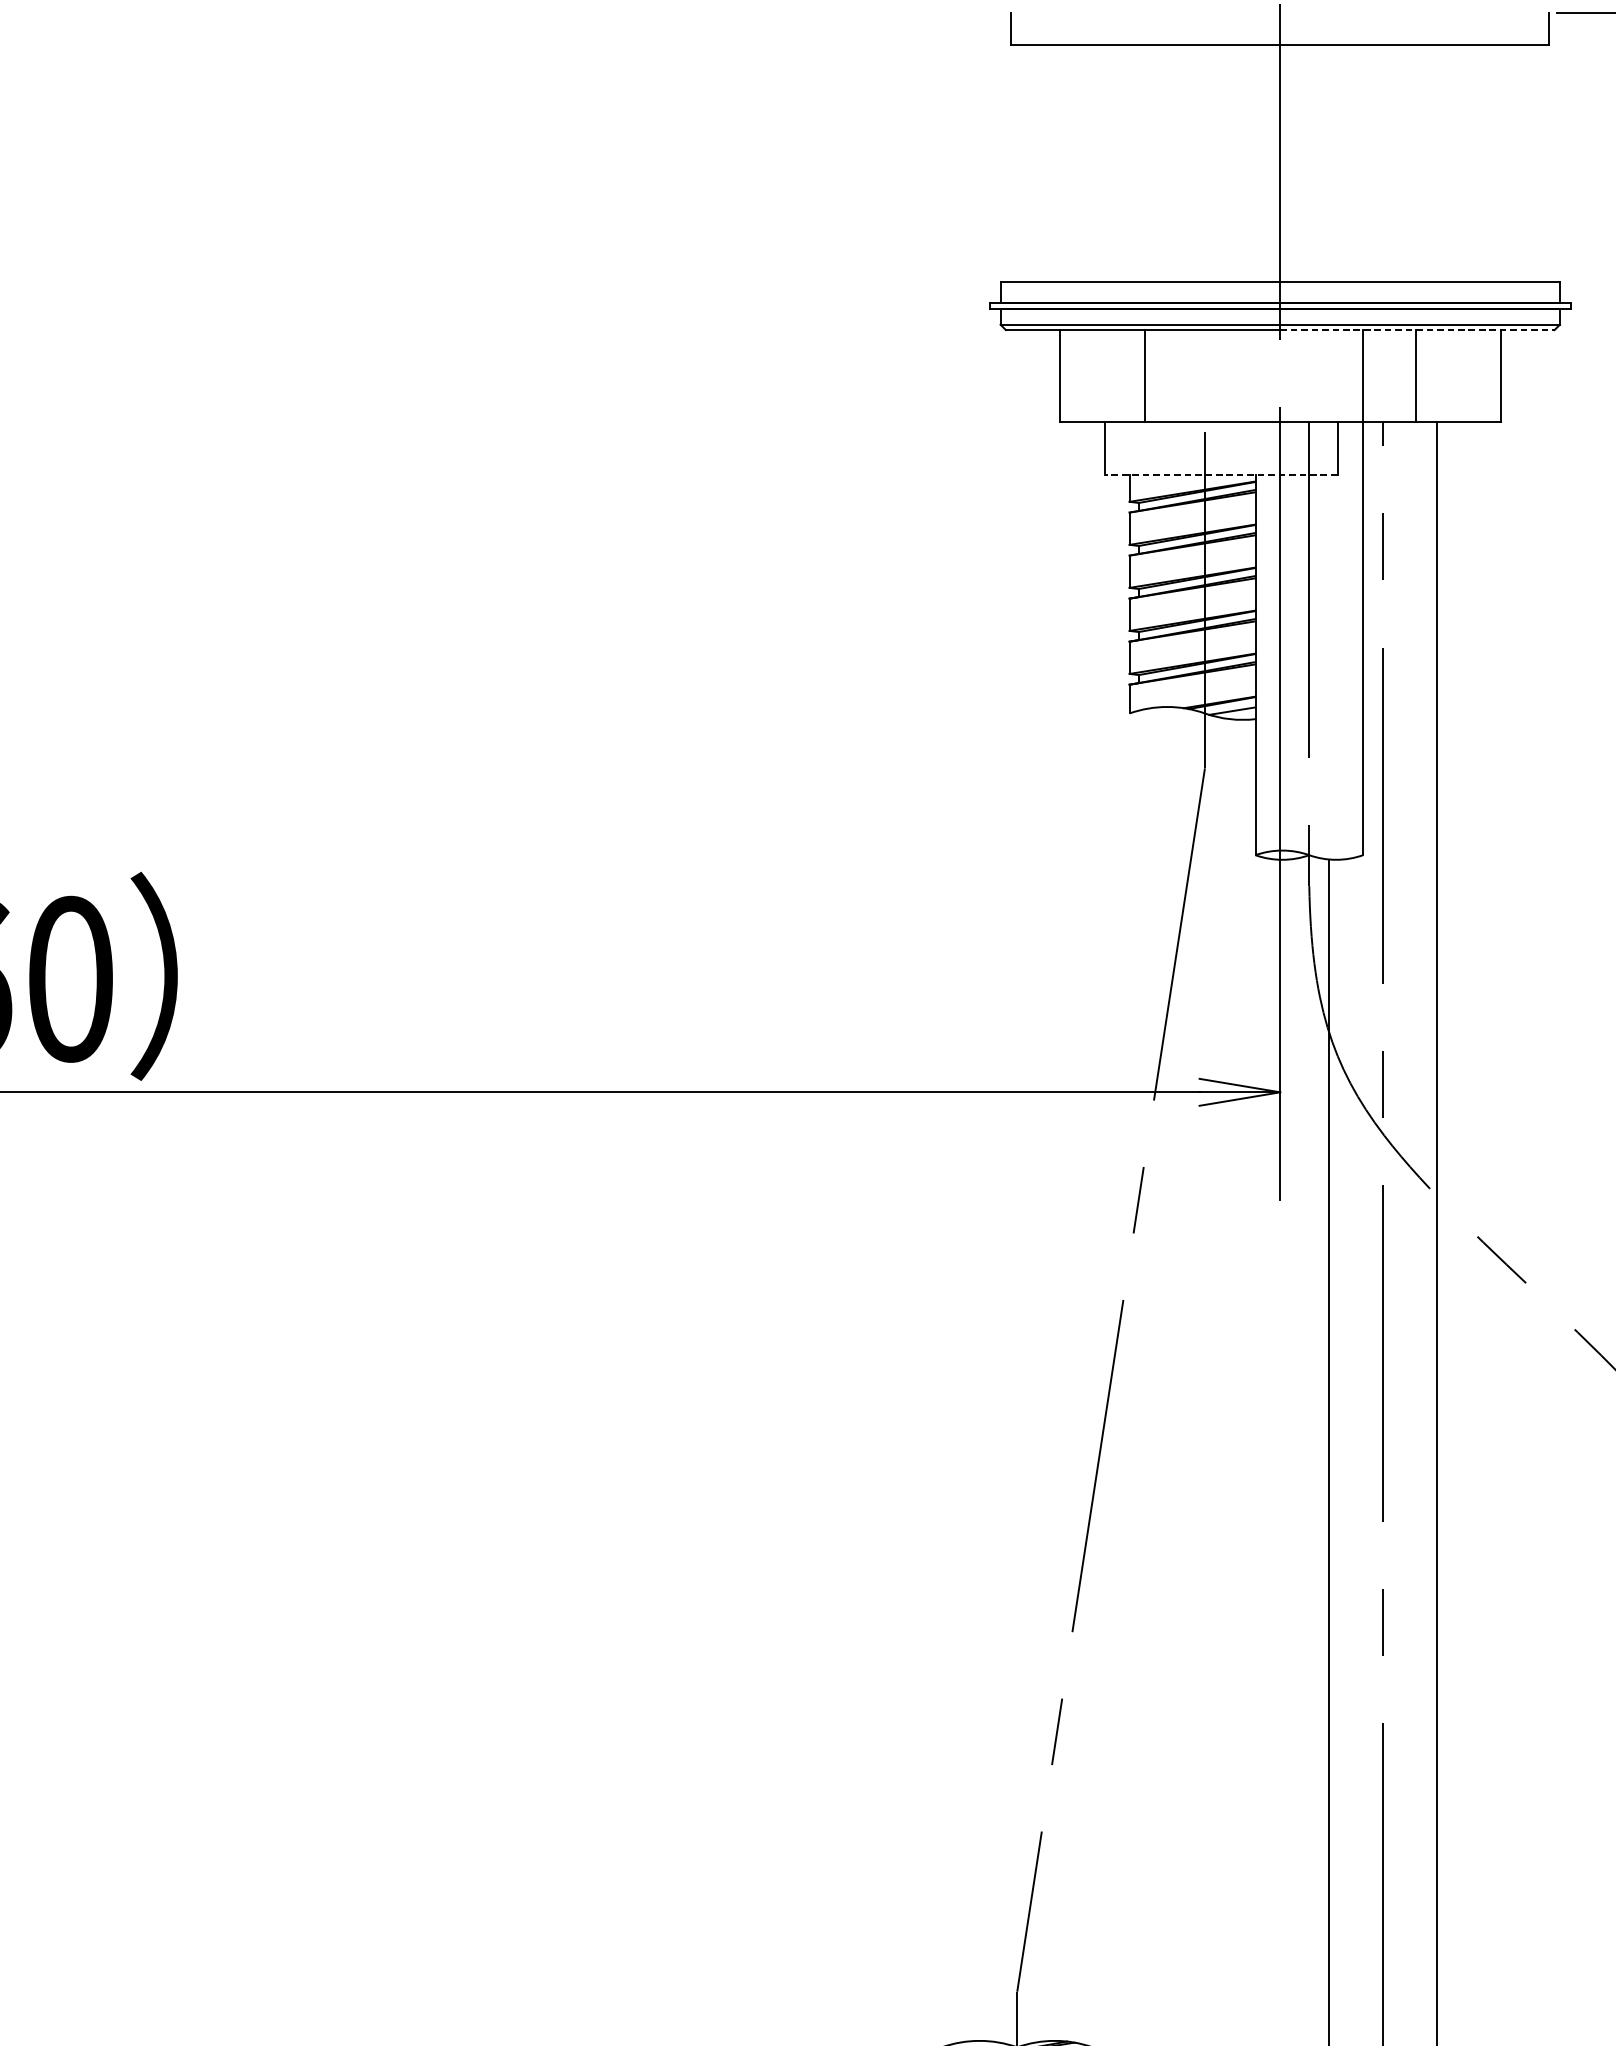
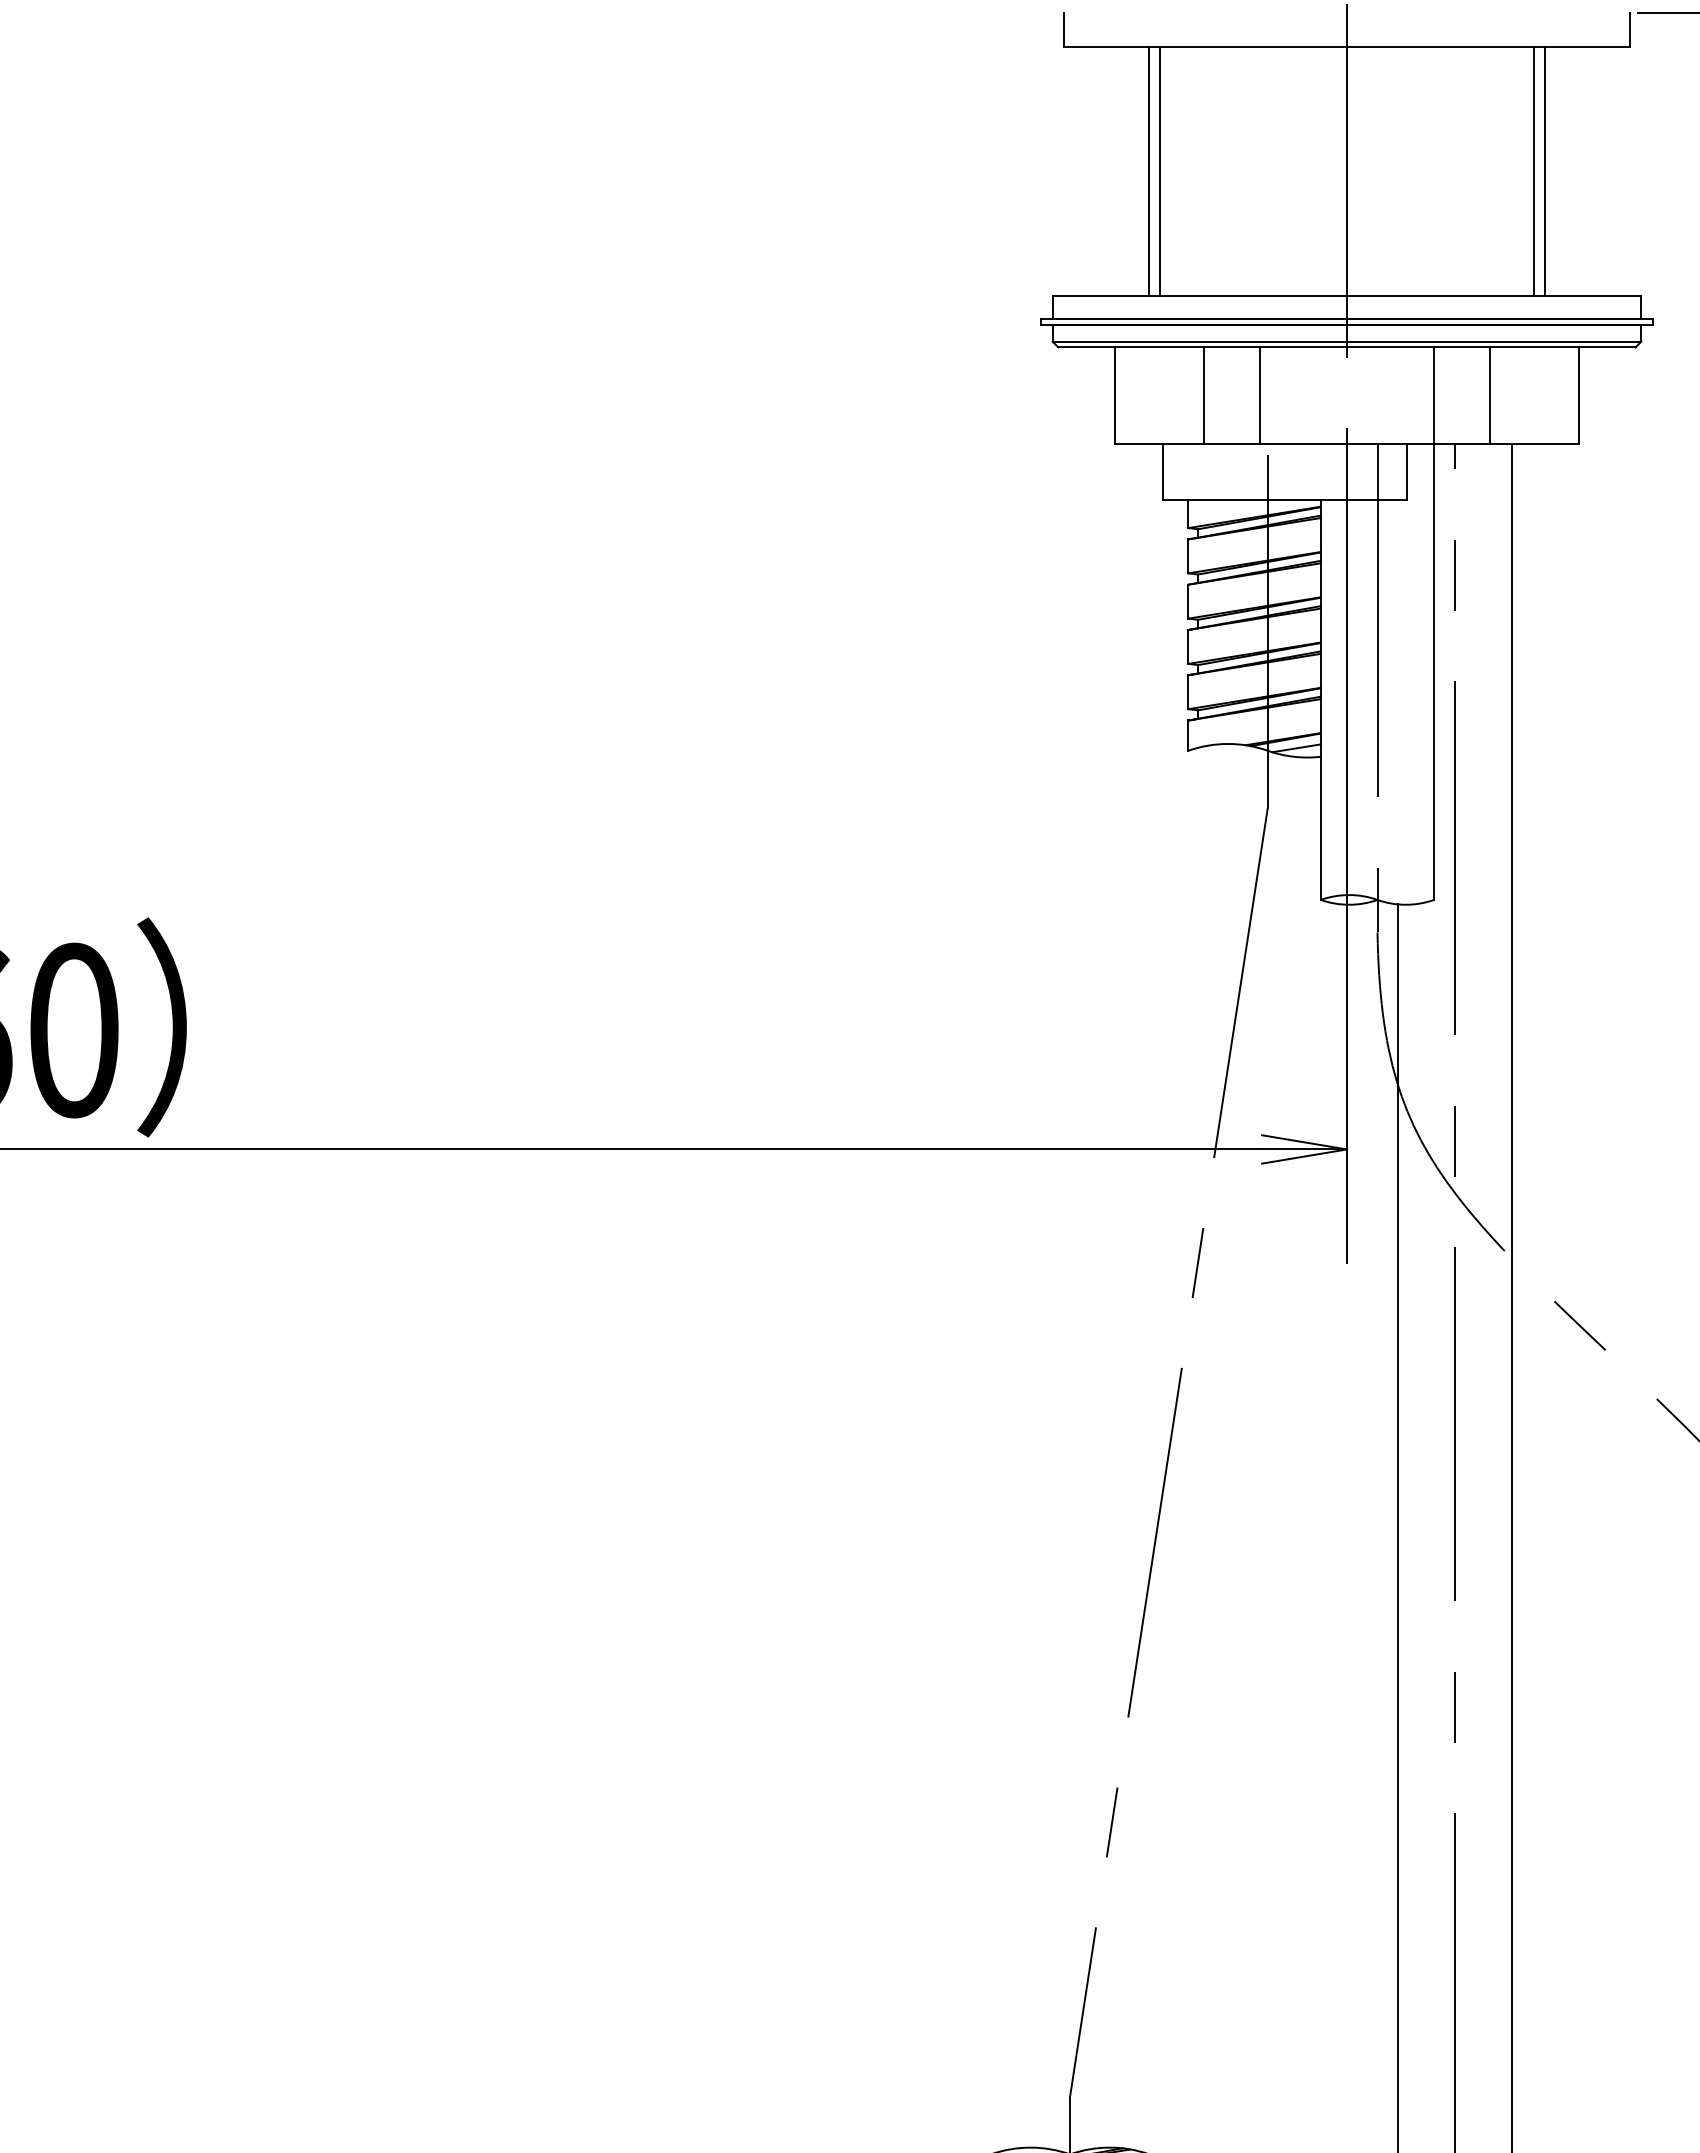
line: (1091, 162) -> (1148, 171), added
line: (1103, 162) -> (1160, 171), added
line: (1457, 162) -> (1533, 171), added
line: (1468, 162) -> (1545, 171), added
line: (1417, 330) -> (1491, 347), dashed -> solid
line: (1197, 375) -> (1259, 395), added
line: (1220, 475) -> (1284, 500), dashed -> solid

